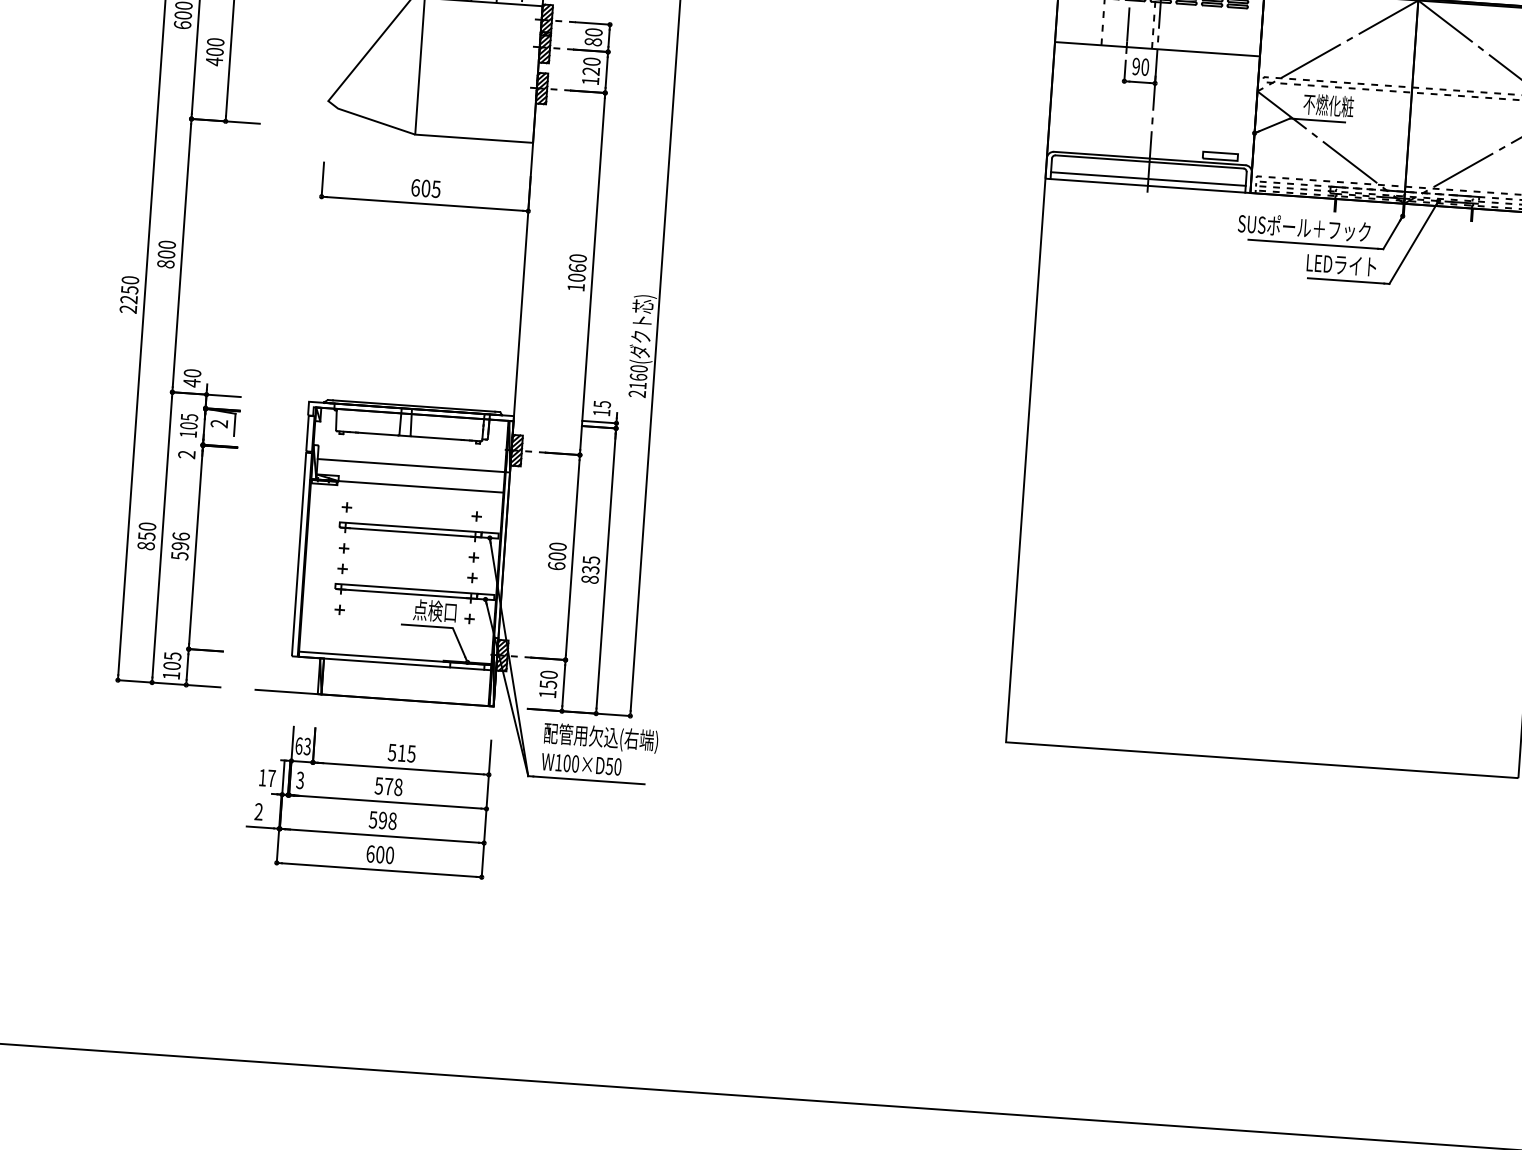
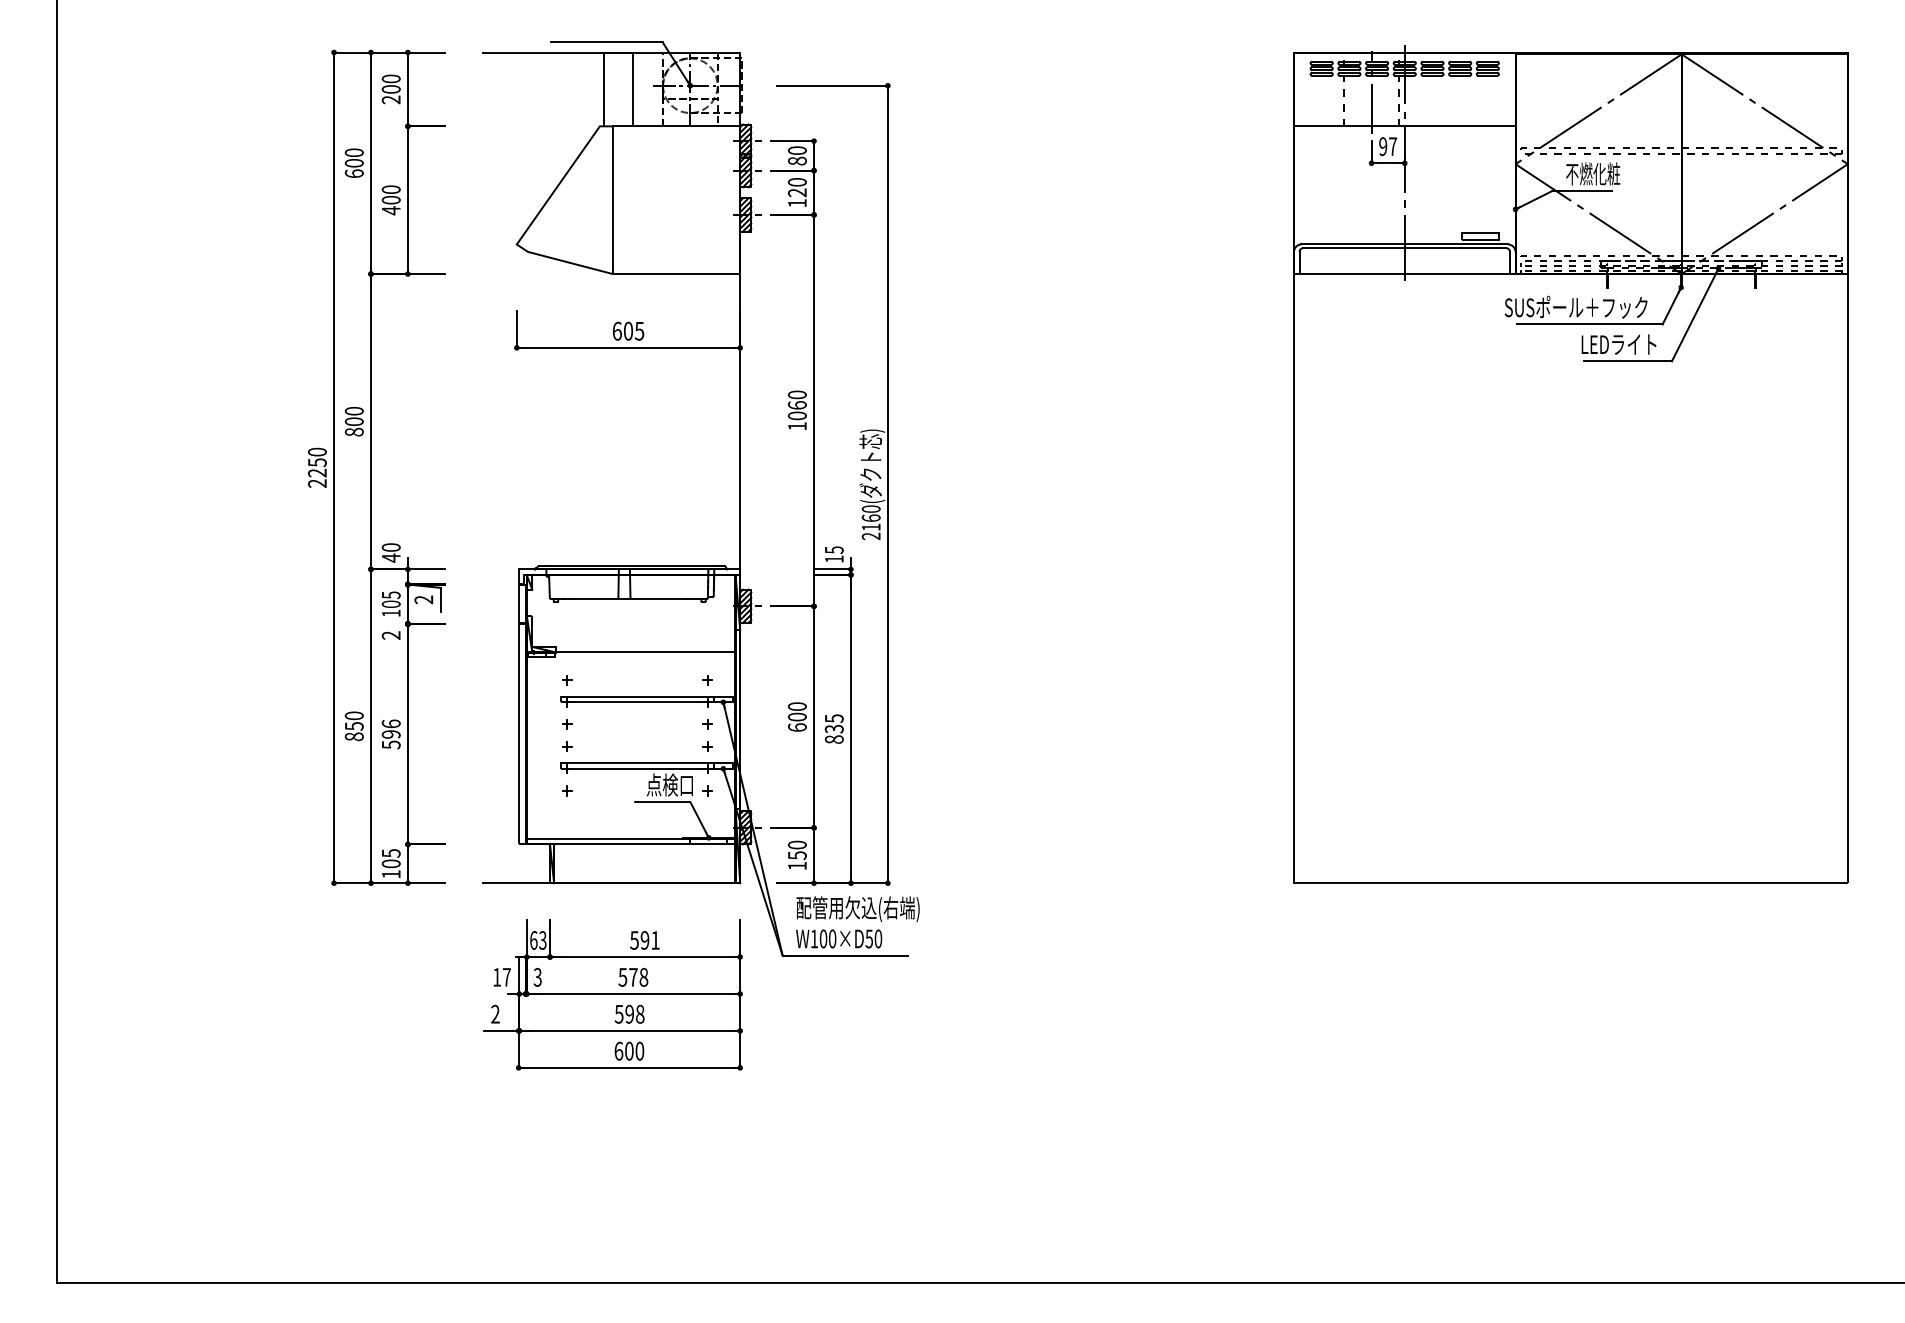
text: (1145, 67) -> (1393, 146), 90 -> 97
line: (1148, 178) -> (1404, 266), removed
line: (411, 465) -> (633, 630), removed
text: (406, 753) -> (649, 940), 515 -> 591

